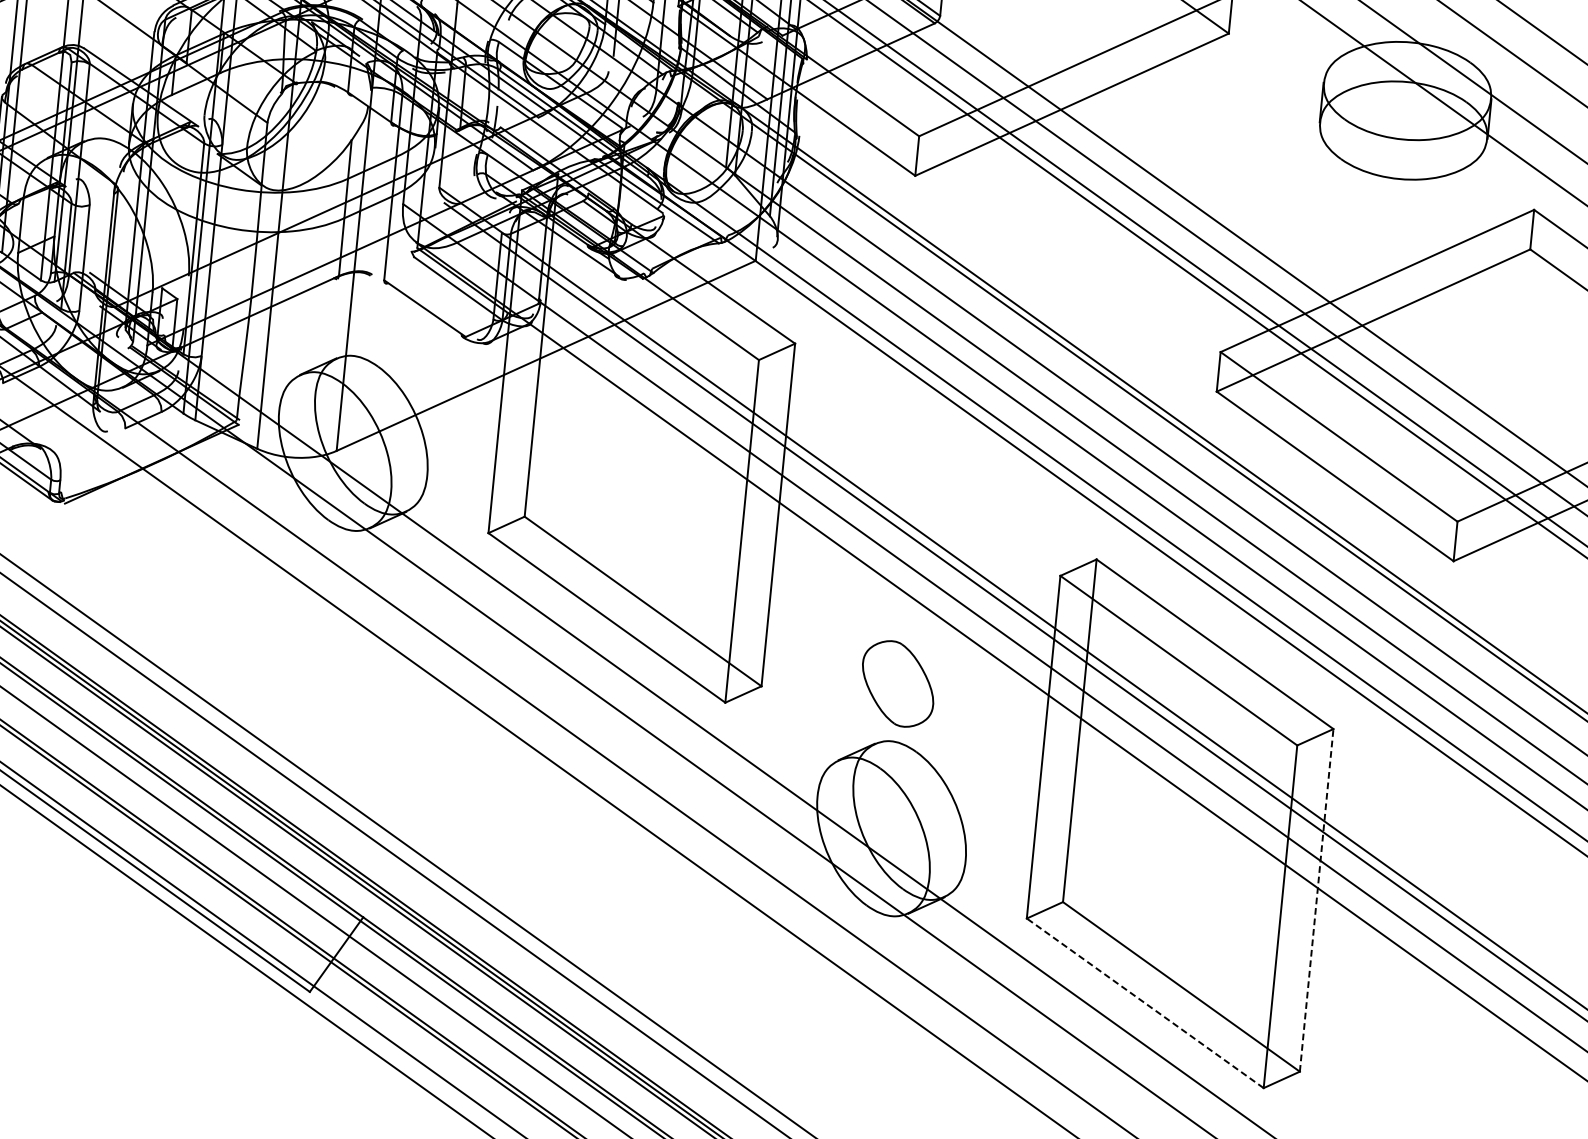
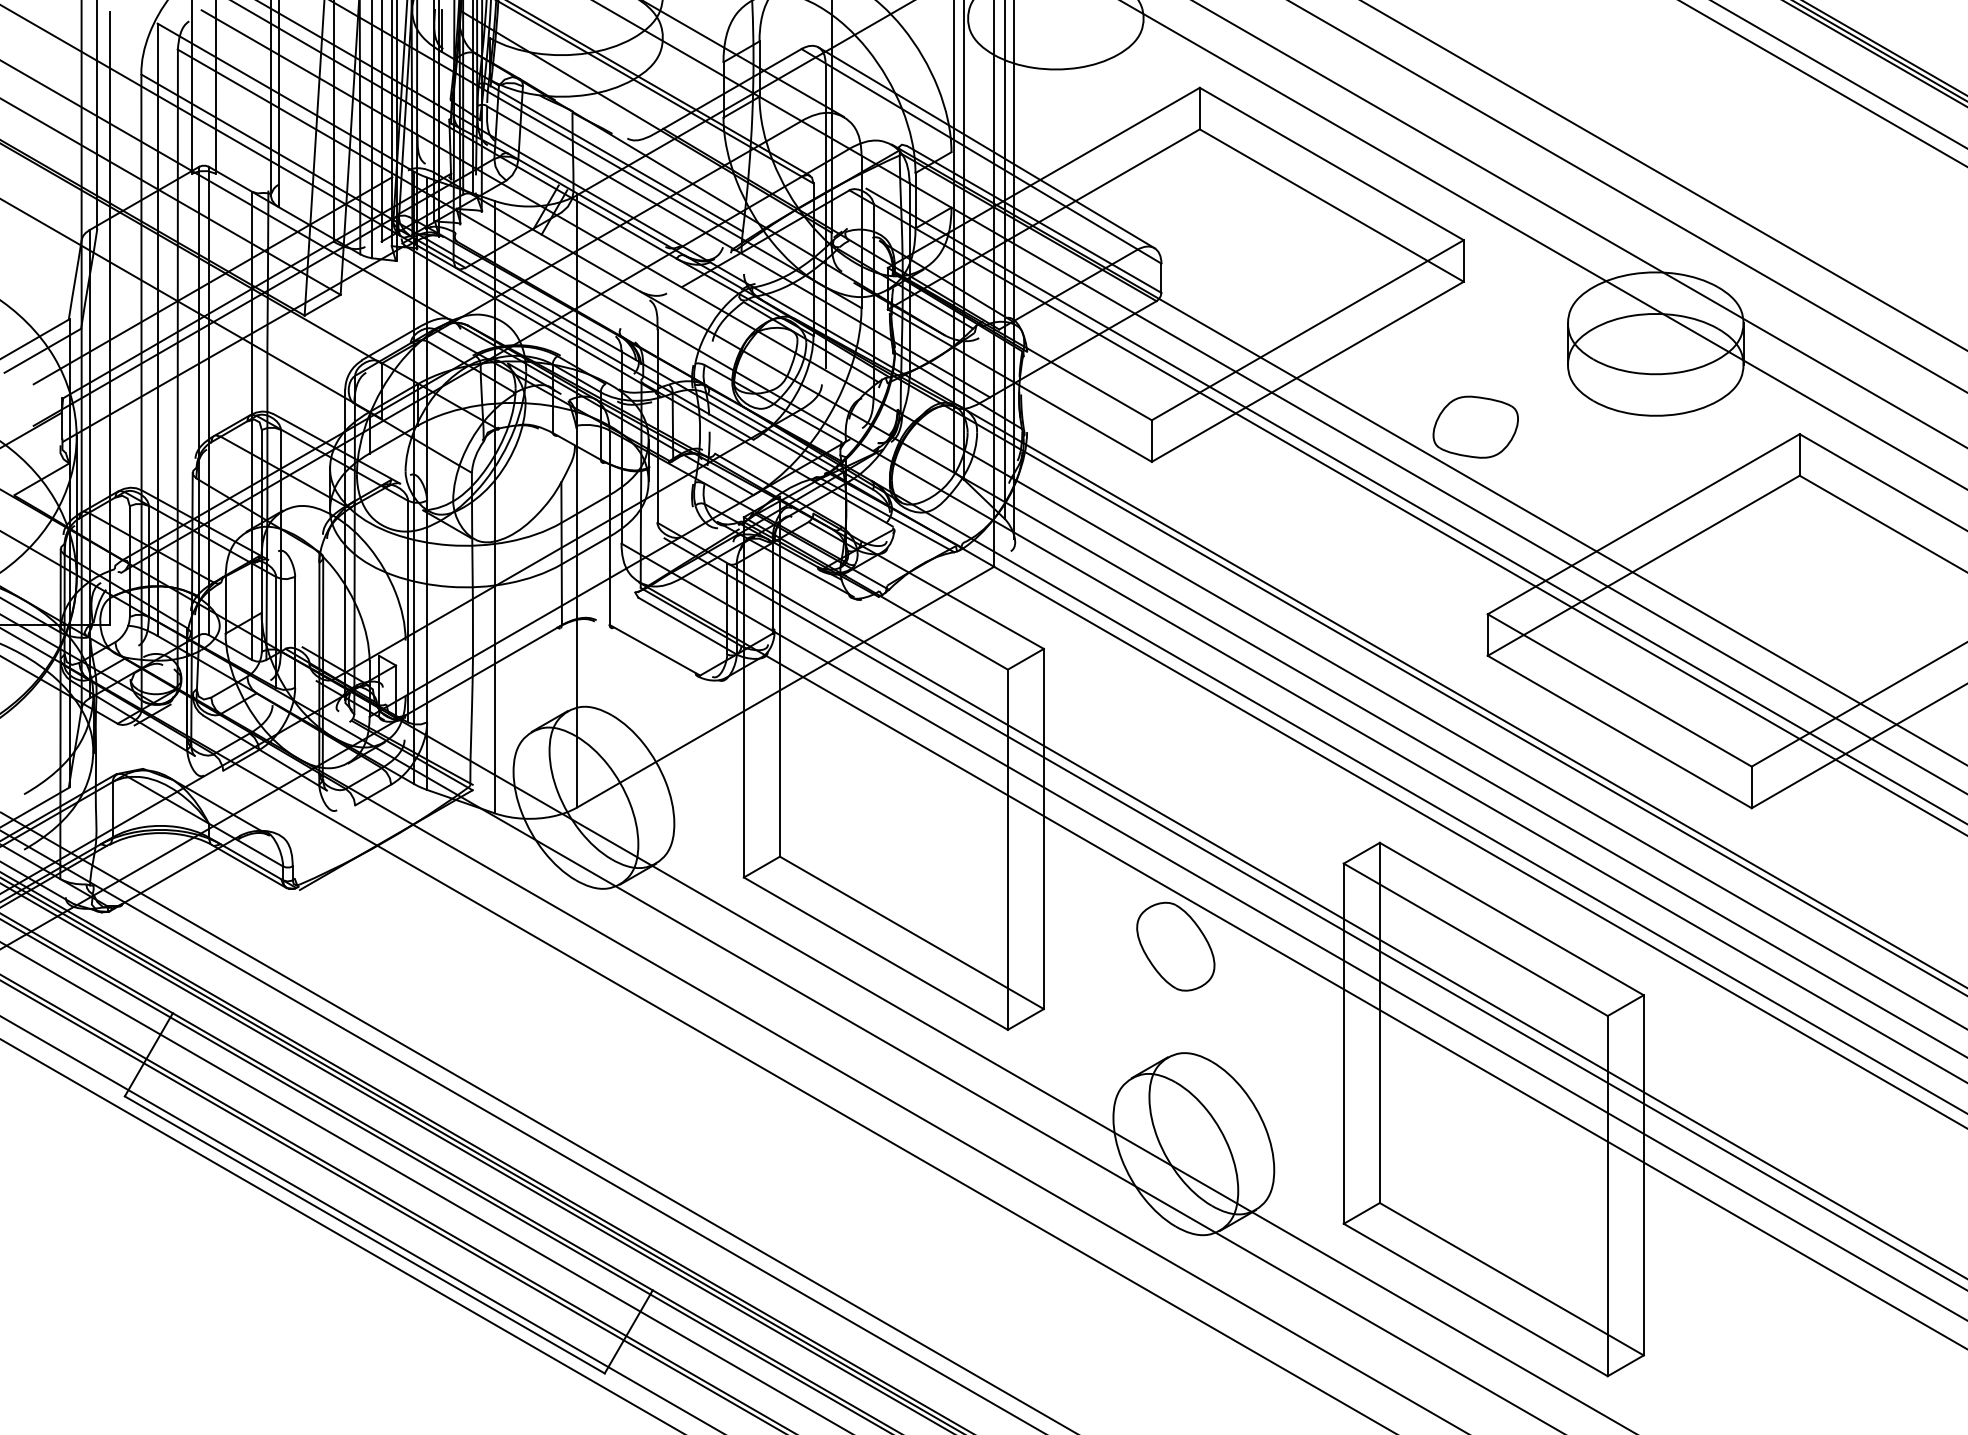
part: (1226, 172) -> (1475, 426), added
part: (897, 683) -> (1175, 946), moved
line: (1316, 899) -> (1643, 1174), dashed -> solid
line: (1145, 1002) -> (1475, 1299), dashed -> solid

